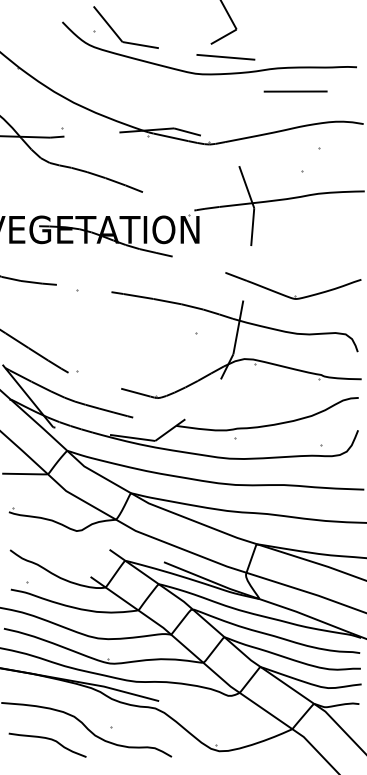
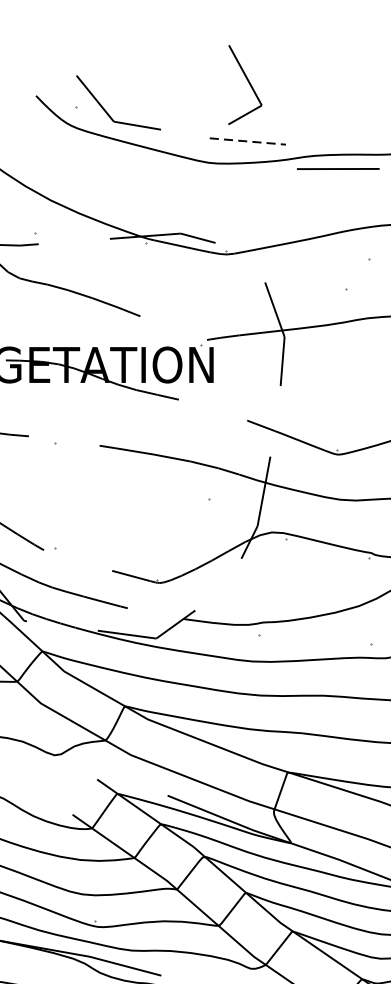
line: (225, 57) -> (247, 141), solid -> dashed
line: (295, 91) -> (338, 168), moved

